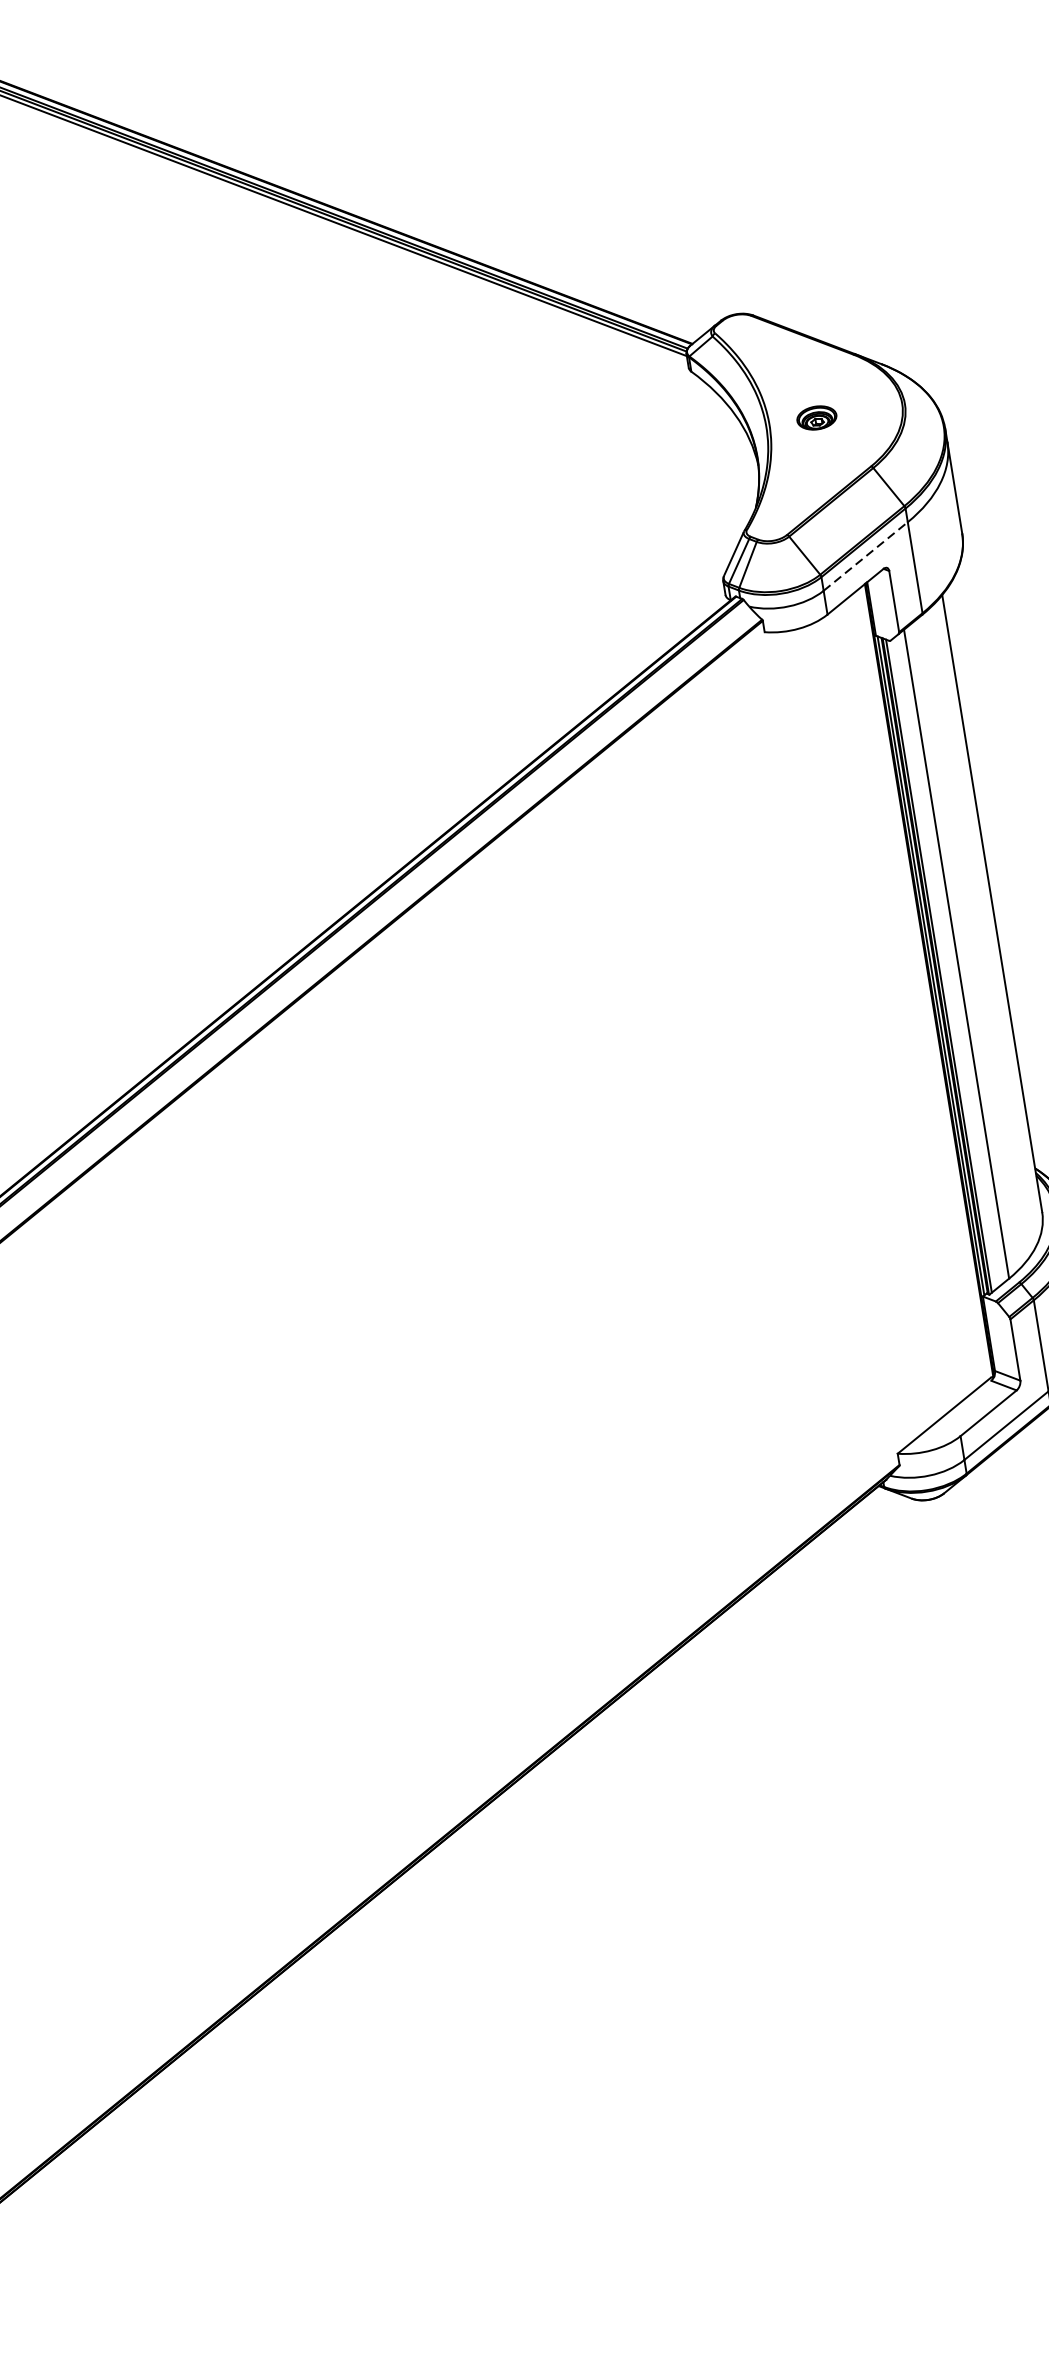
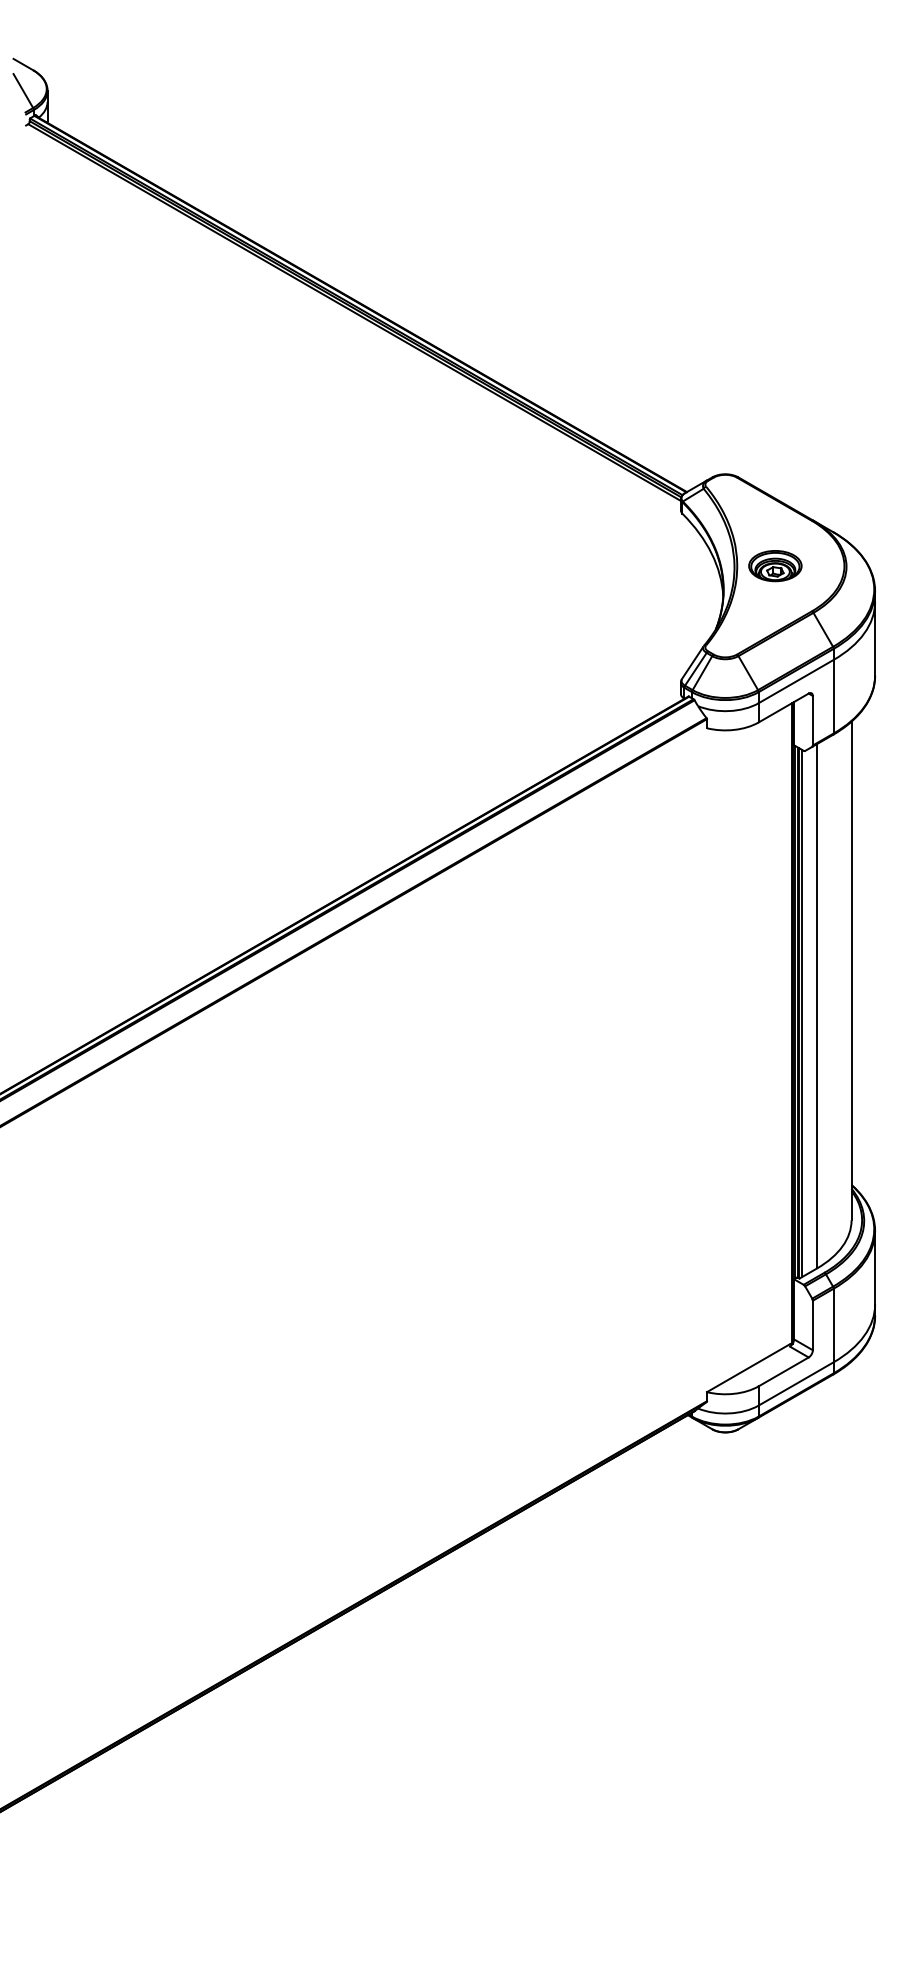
part: (817, 418) -> (775, 566), size x1.67
line: (866, 556) -> (796, 681), dashed -> solid

